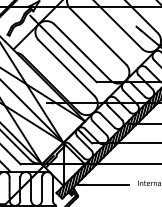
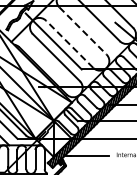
line: (98, 37) -> (83, 31), solid -> dashed
line: (82, 51) -> (69, 43), solid -> dashed

